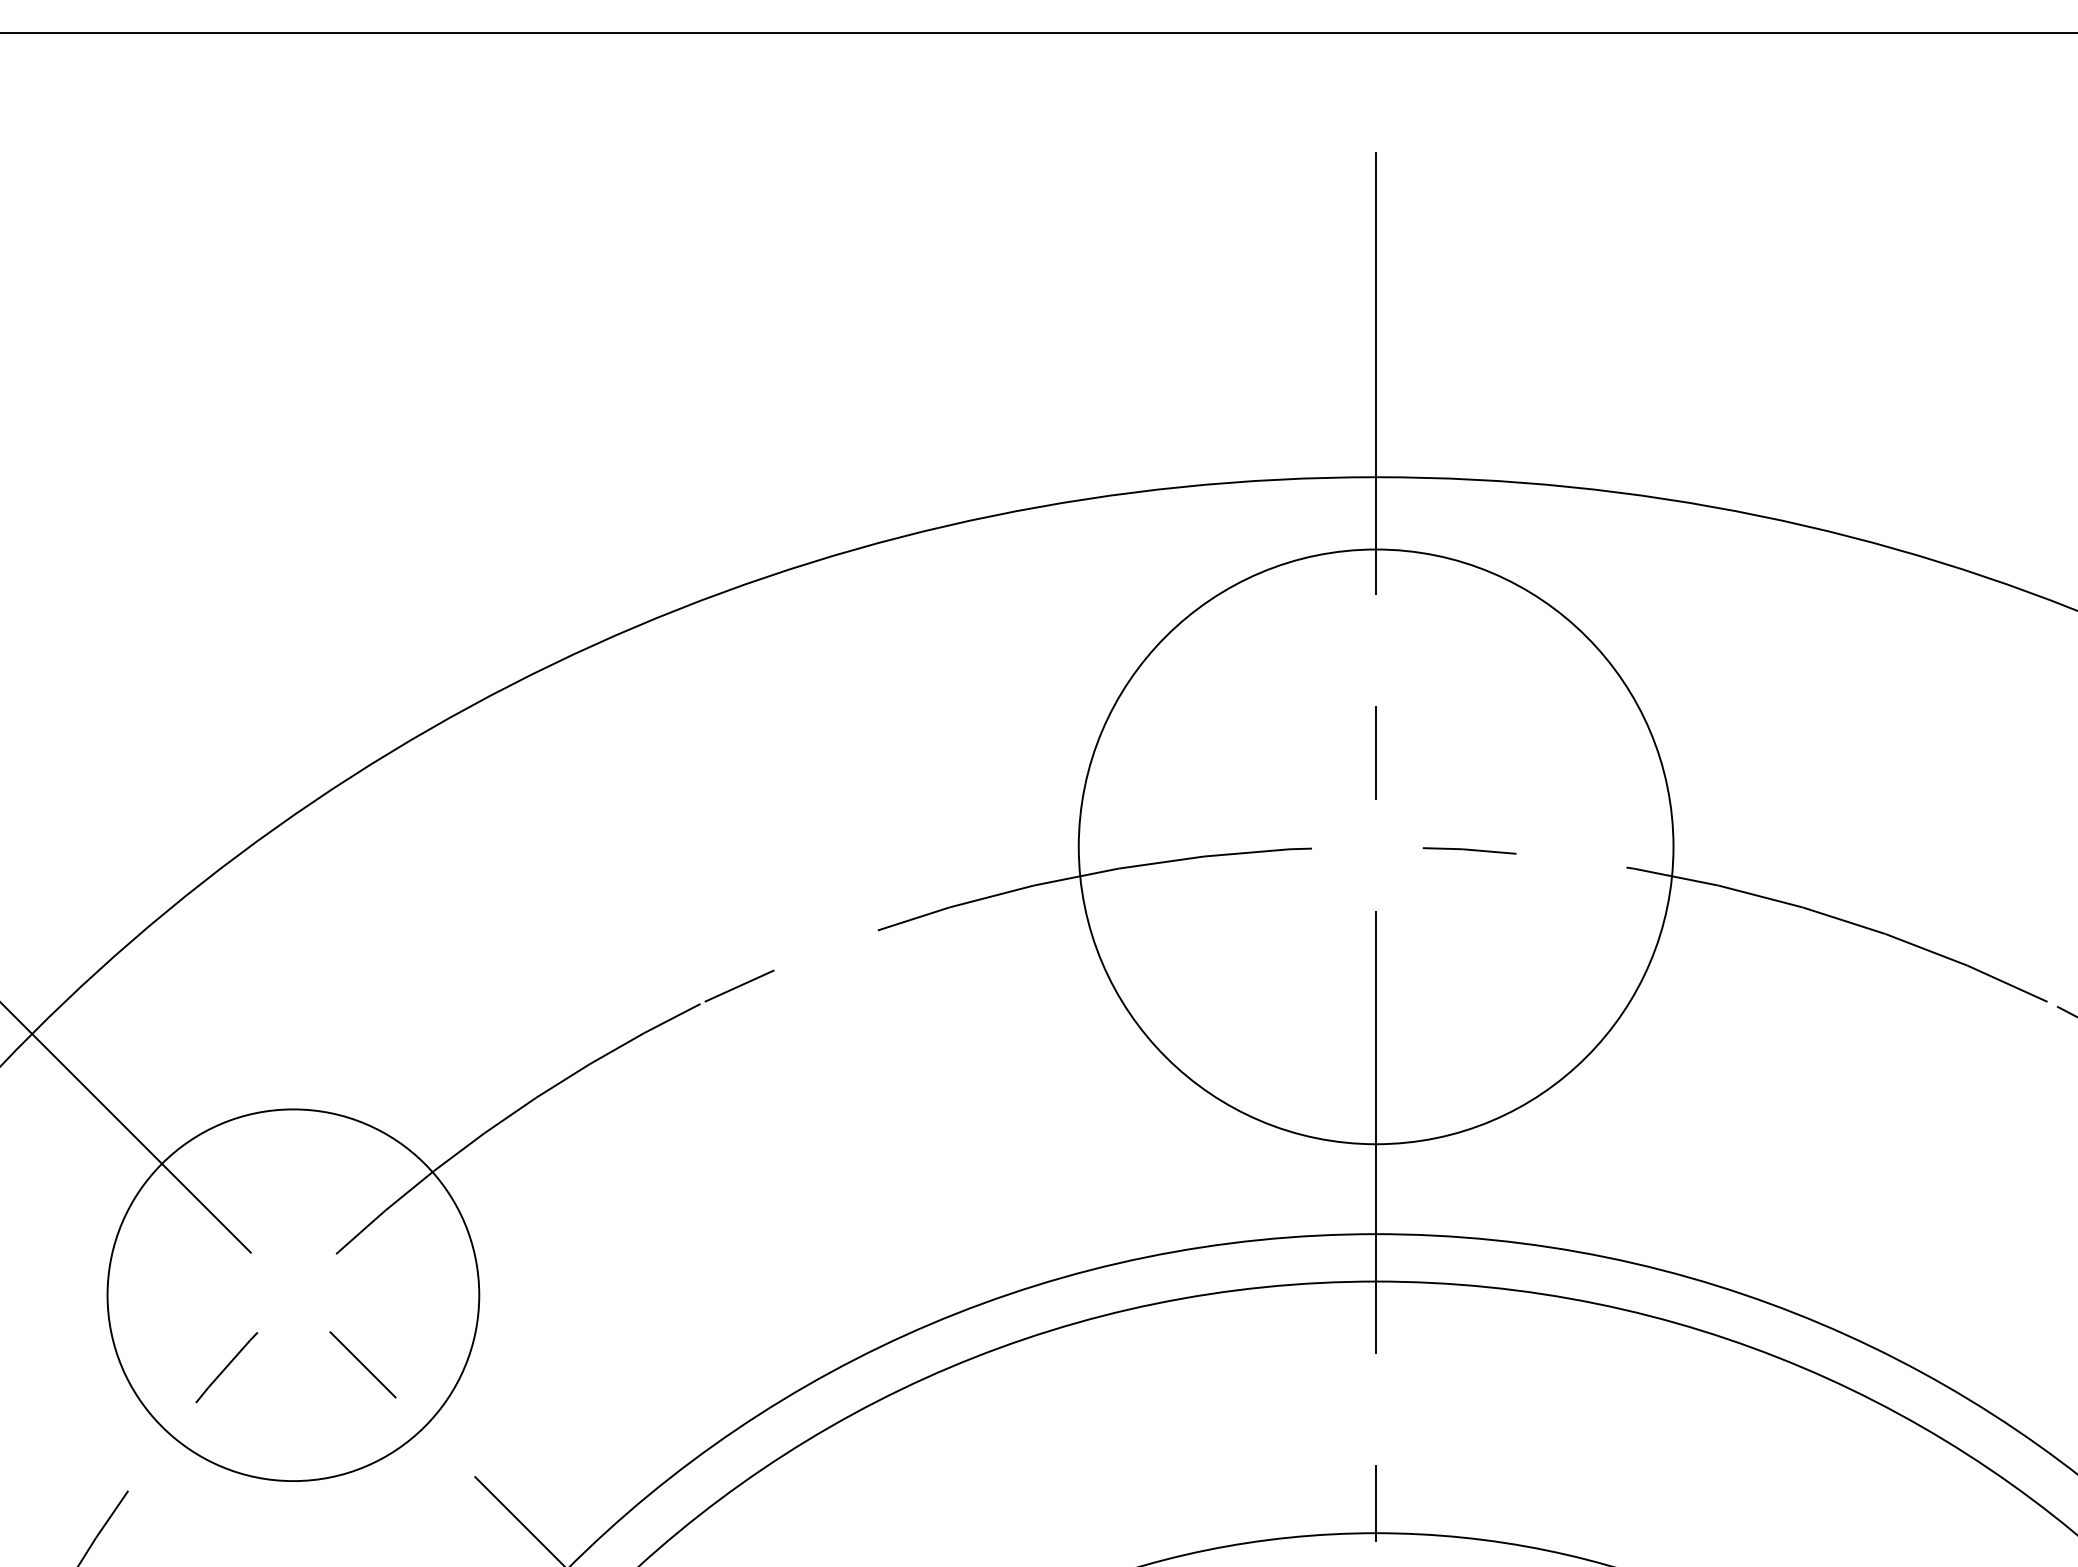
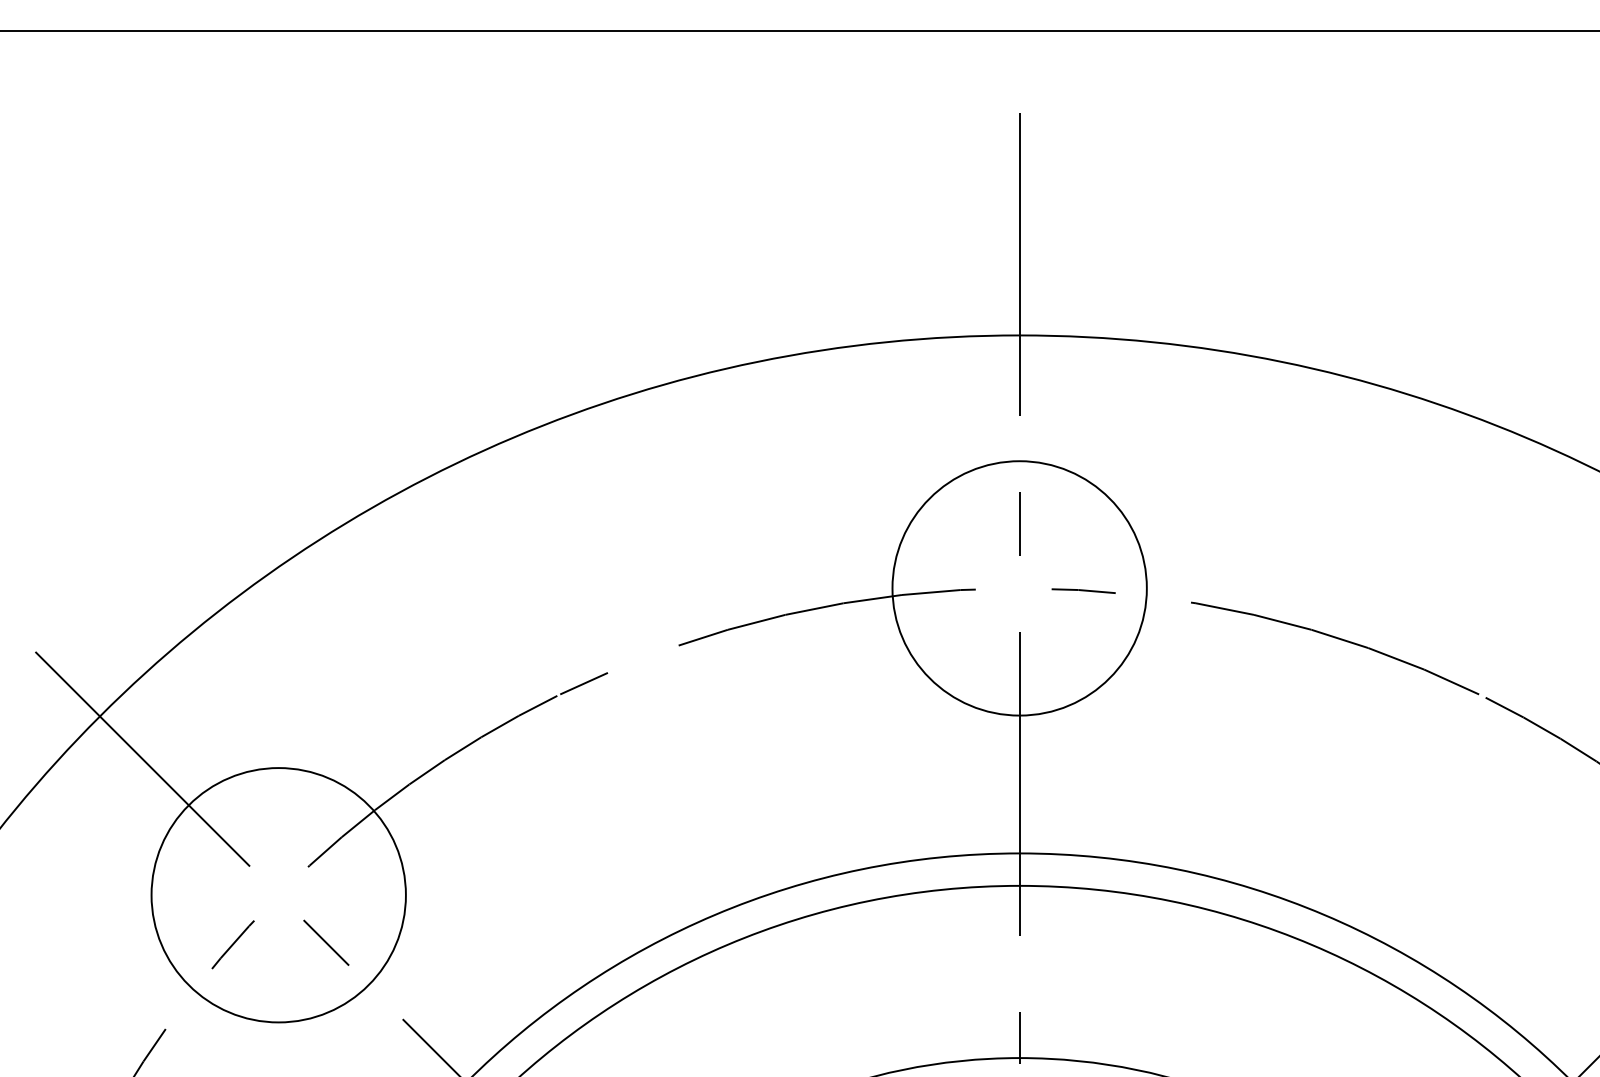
circle: (1375, 847) -> (1019, 588), size x0.62

